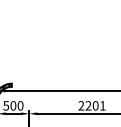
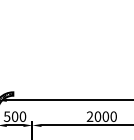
text: (95, 105) -> (105, 116), 2201 -> 2000

